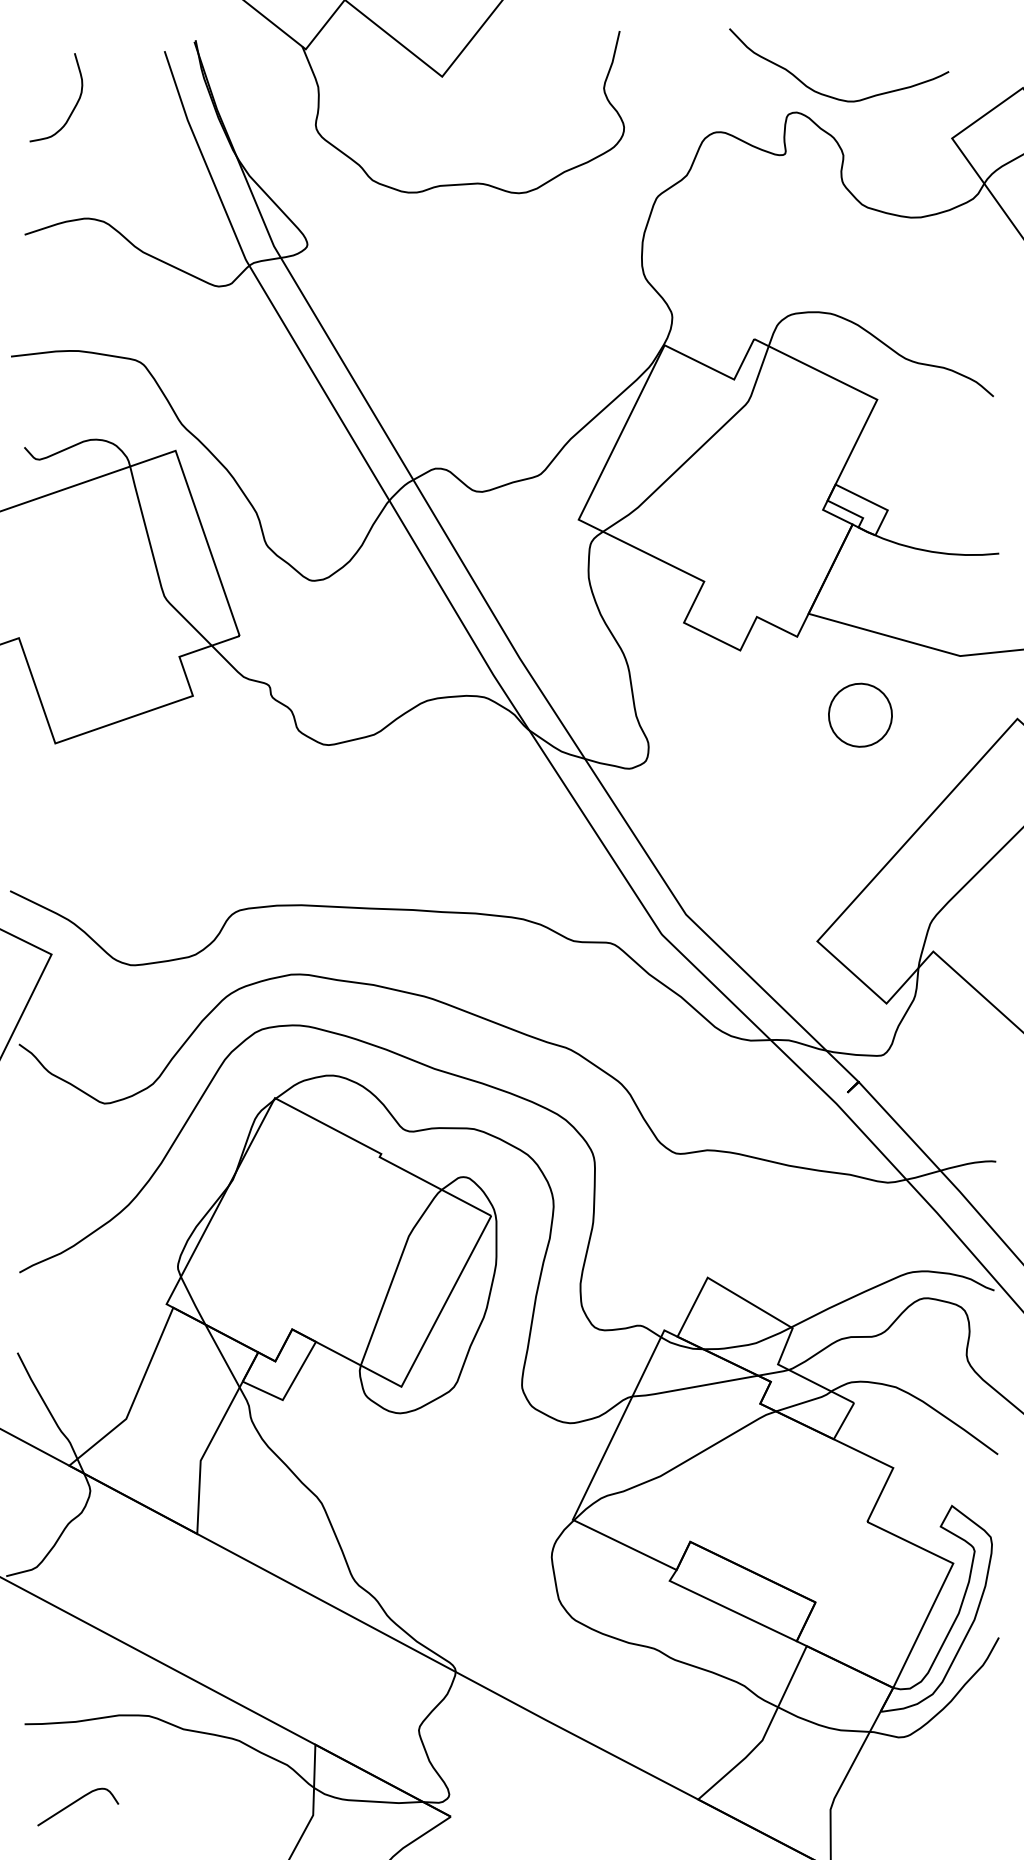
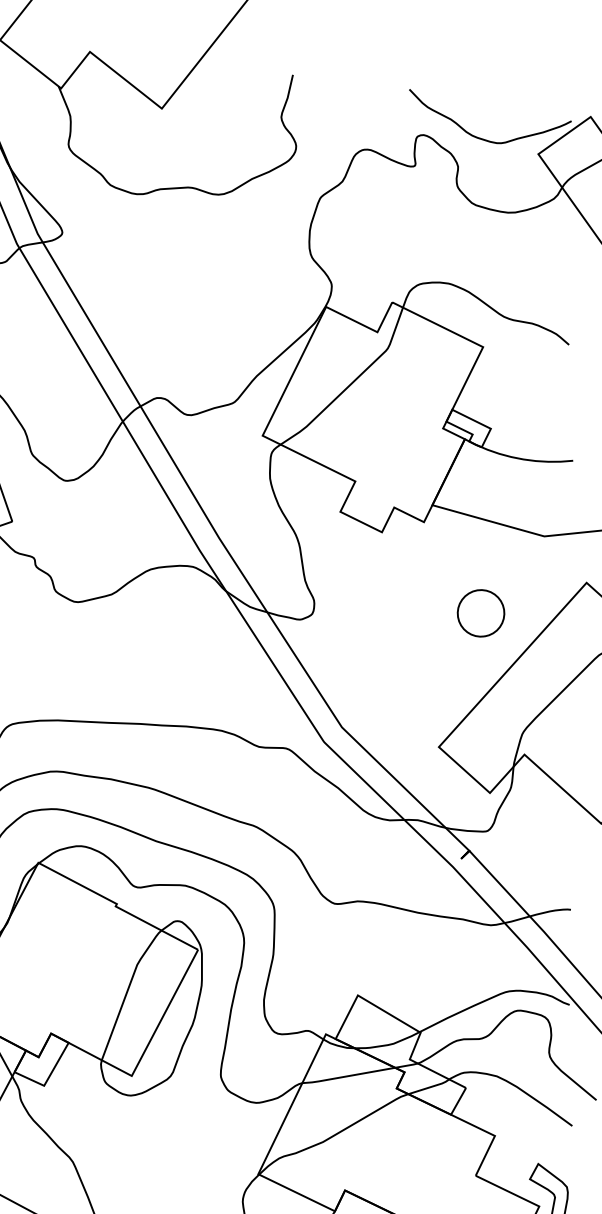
curve: (829, 95) -> (483, 138), moved
part: (860, 714) -> (481, 612), moved

